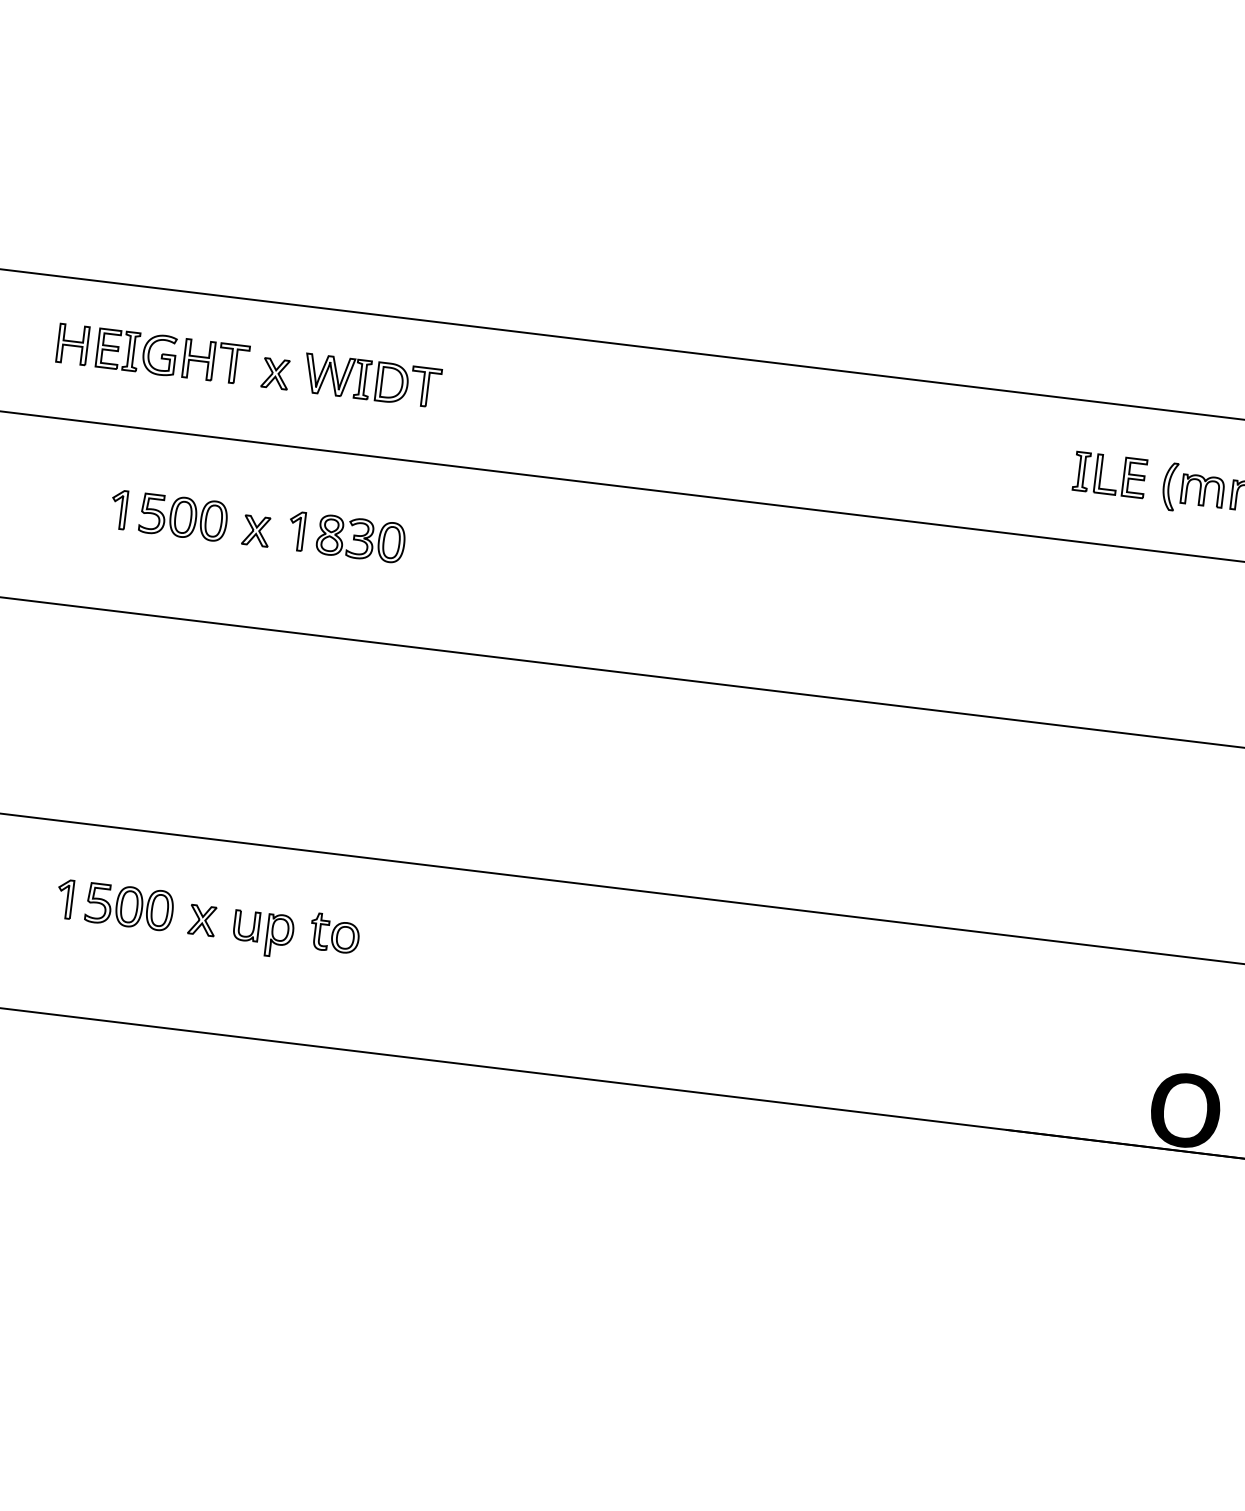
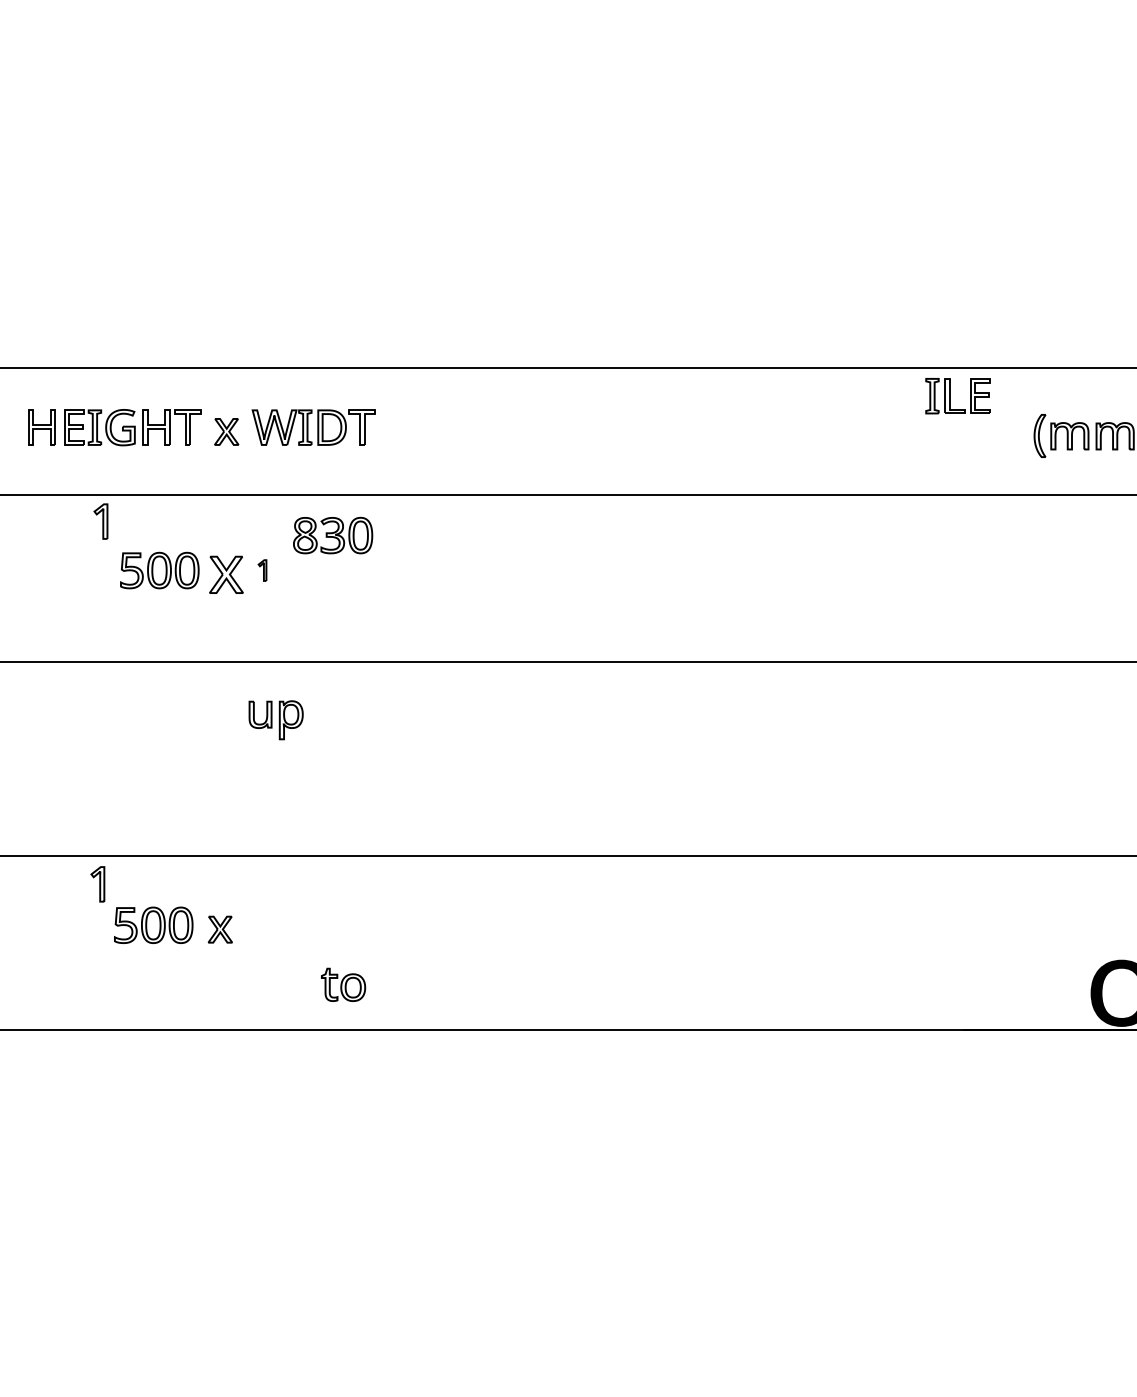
part: (1101, 474) -> (950, 396), moved
part: (118, 509) -> (100, 521), moved
part: (256, 530) -> (226, 574), size x1.4
part: (296, 531) -> (262, 570), size x0.6
part: (361, 538) -> (333, 535), moved
part: (64, 899) -> (97, 884), moved
part: (335, 933) -> (343, 984), moved
part: (262, 934) -> (275, 720), moved

